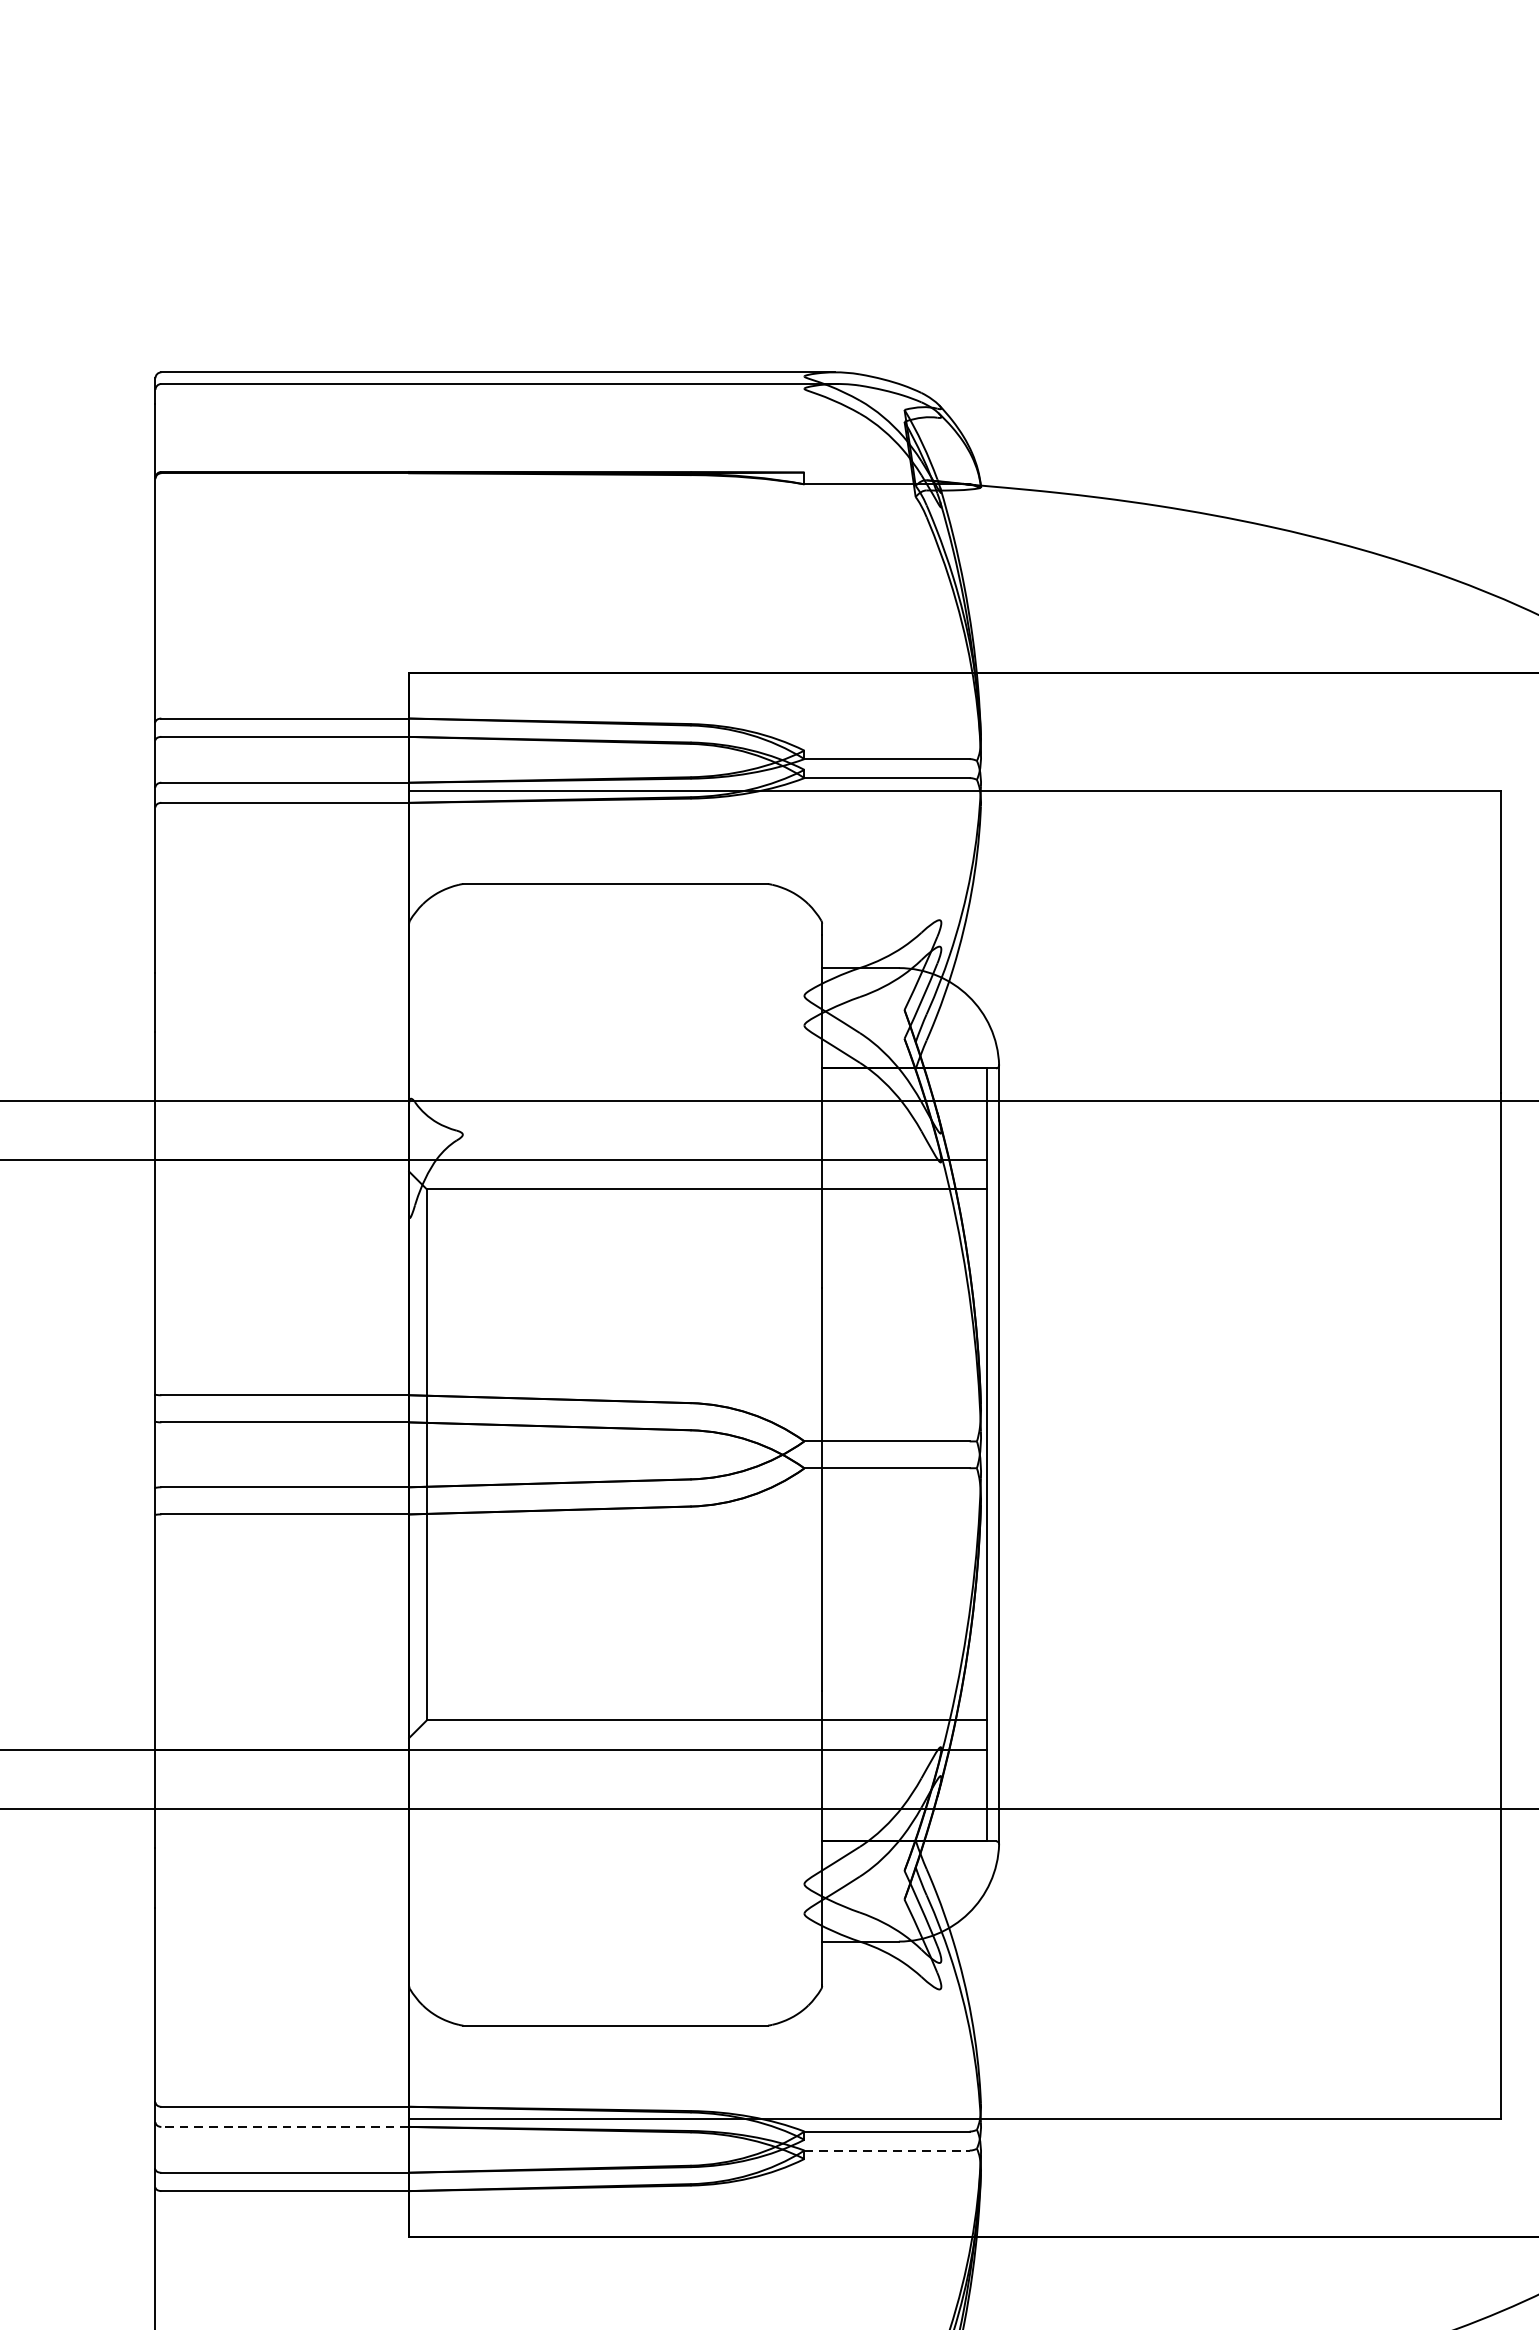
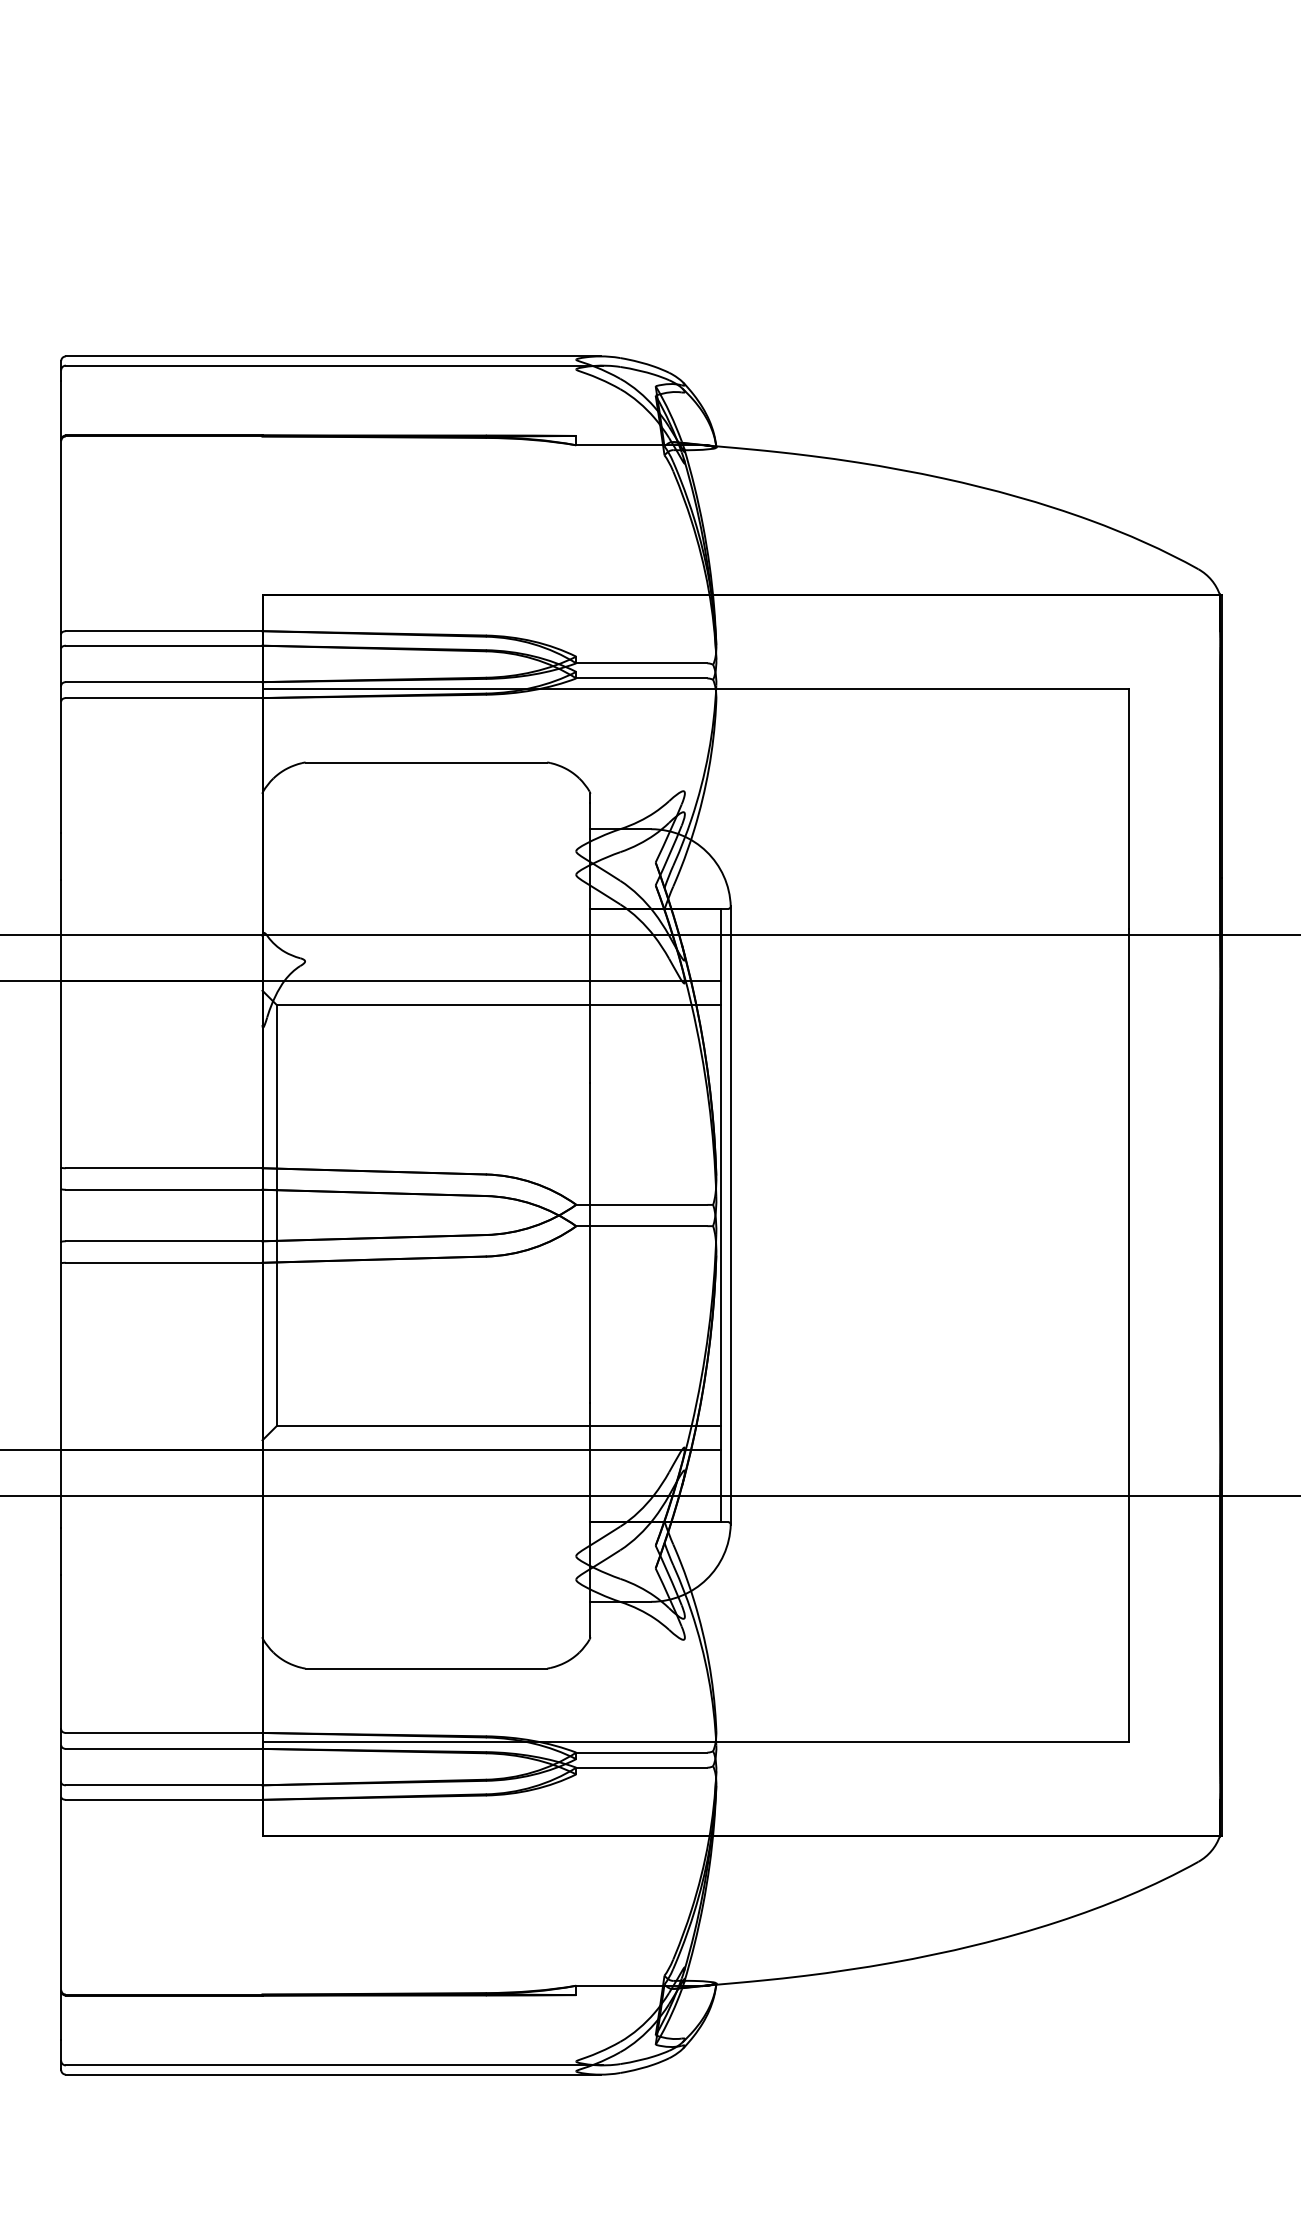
line: (284, 2126) -> (163, 1748), dashed -> solid
line: (886, 2150) -> (641, 1767), dashed -> solid

